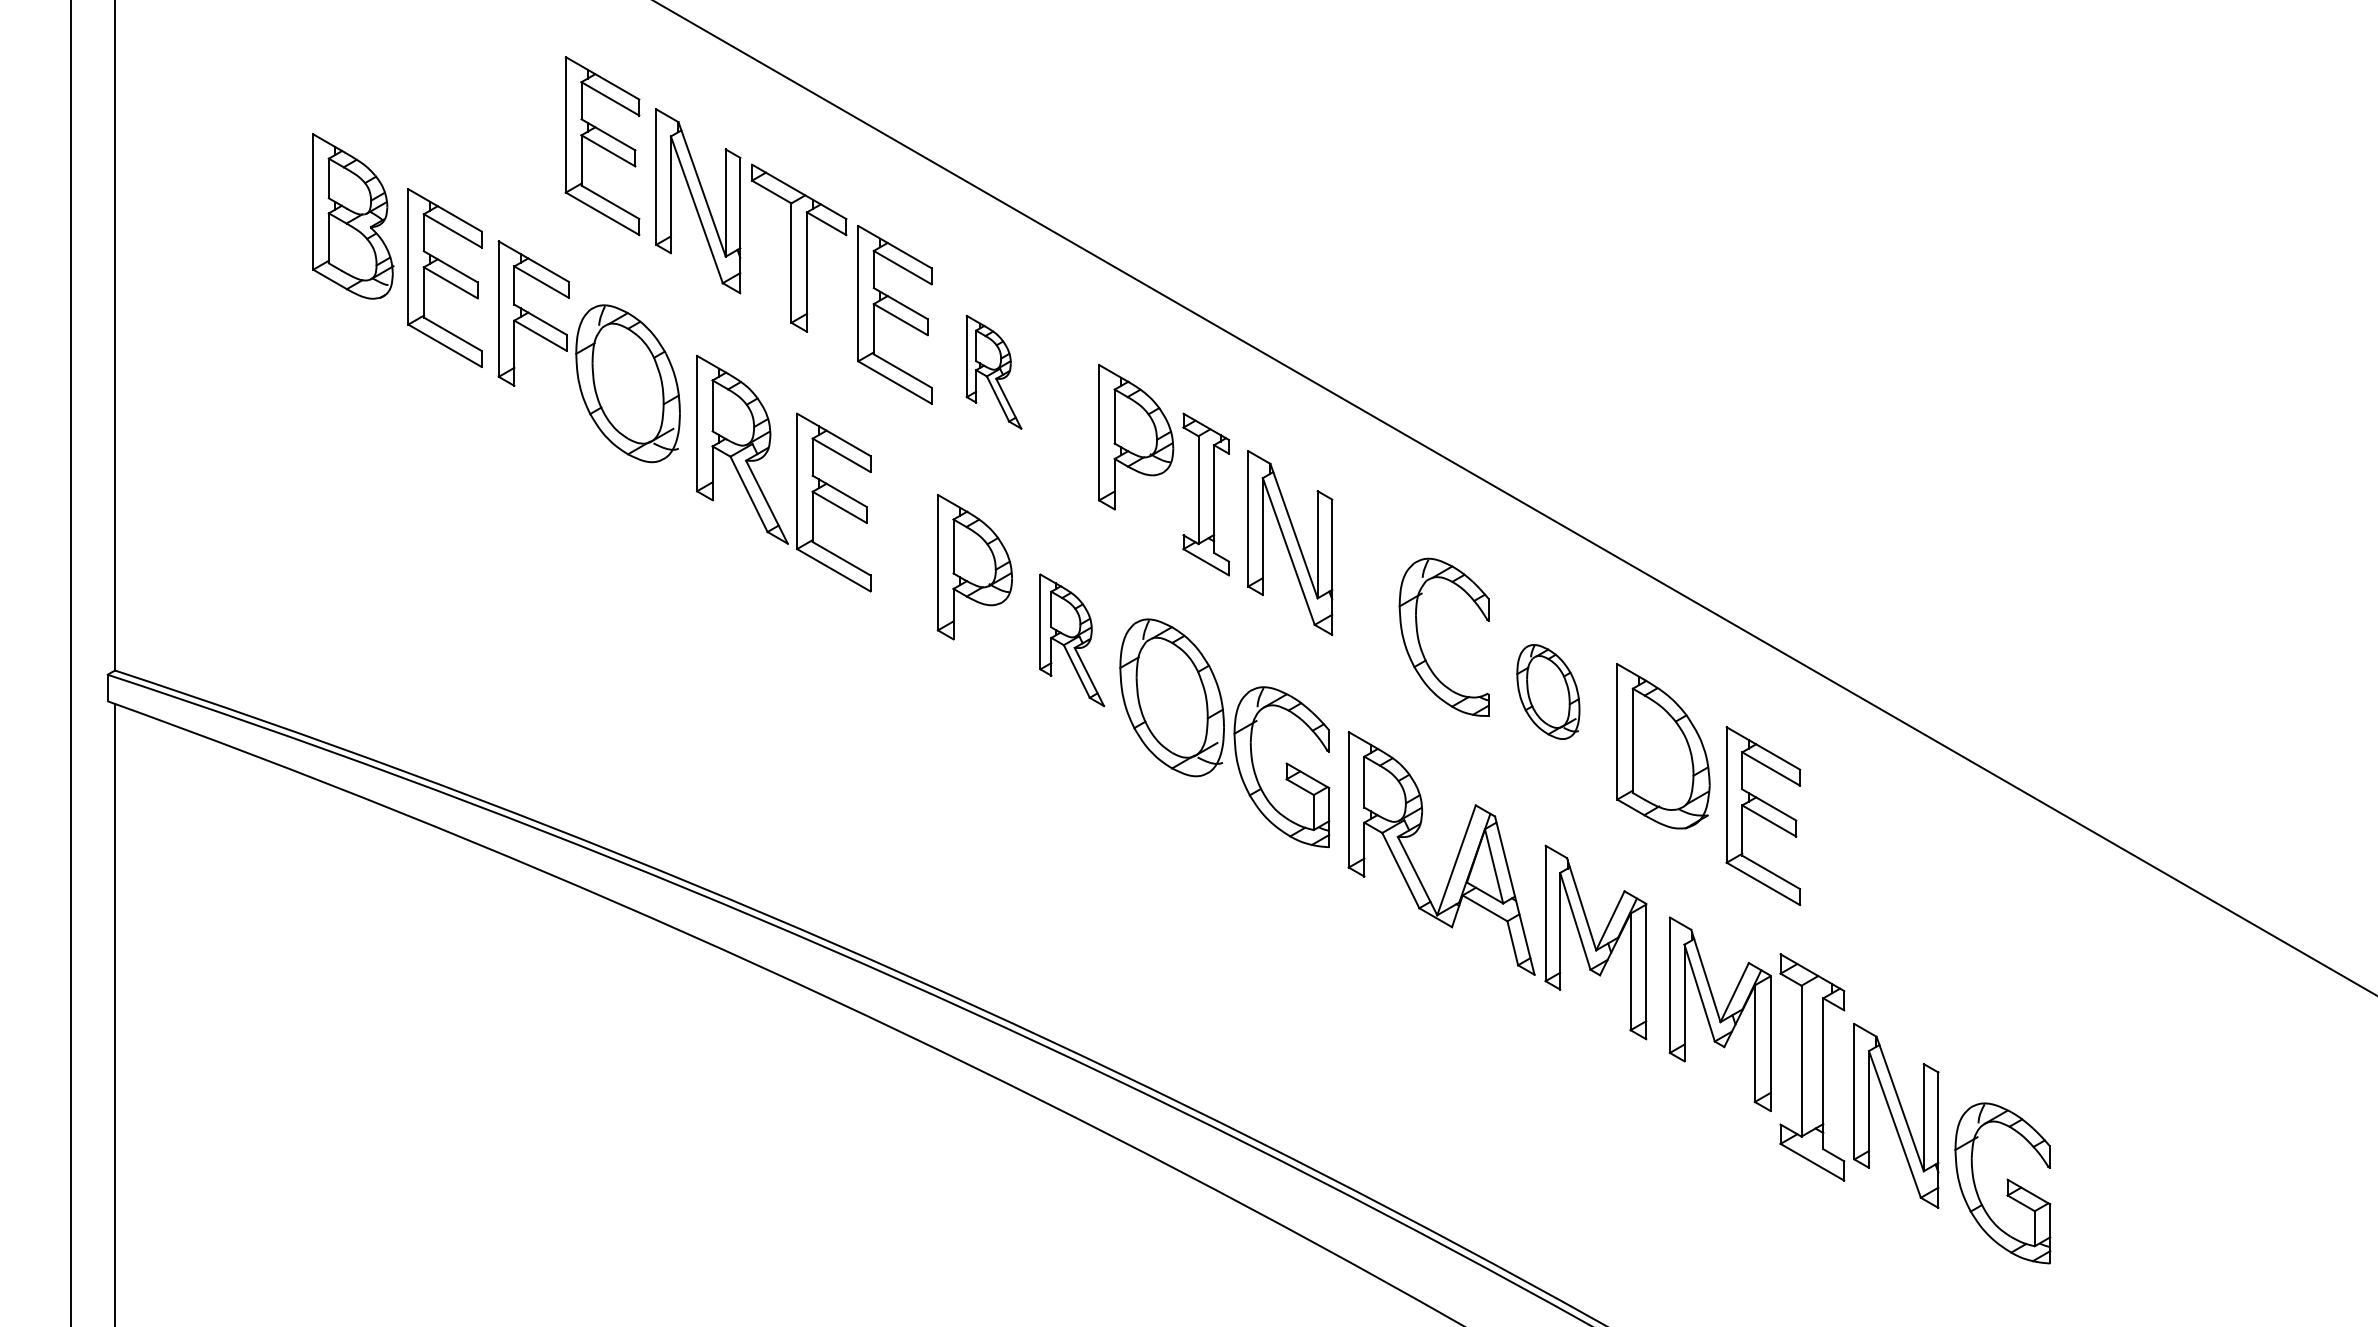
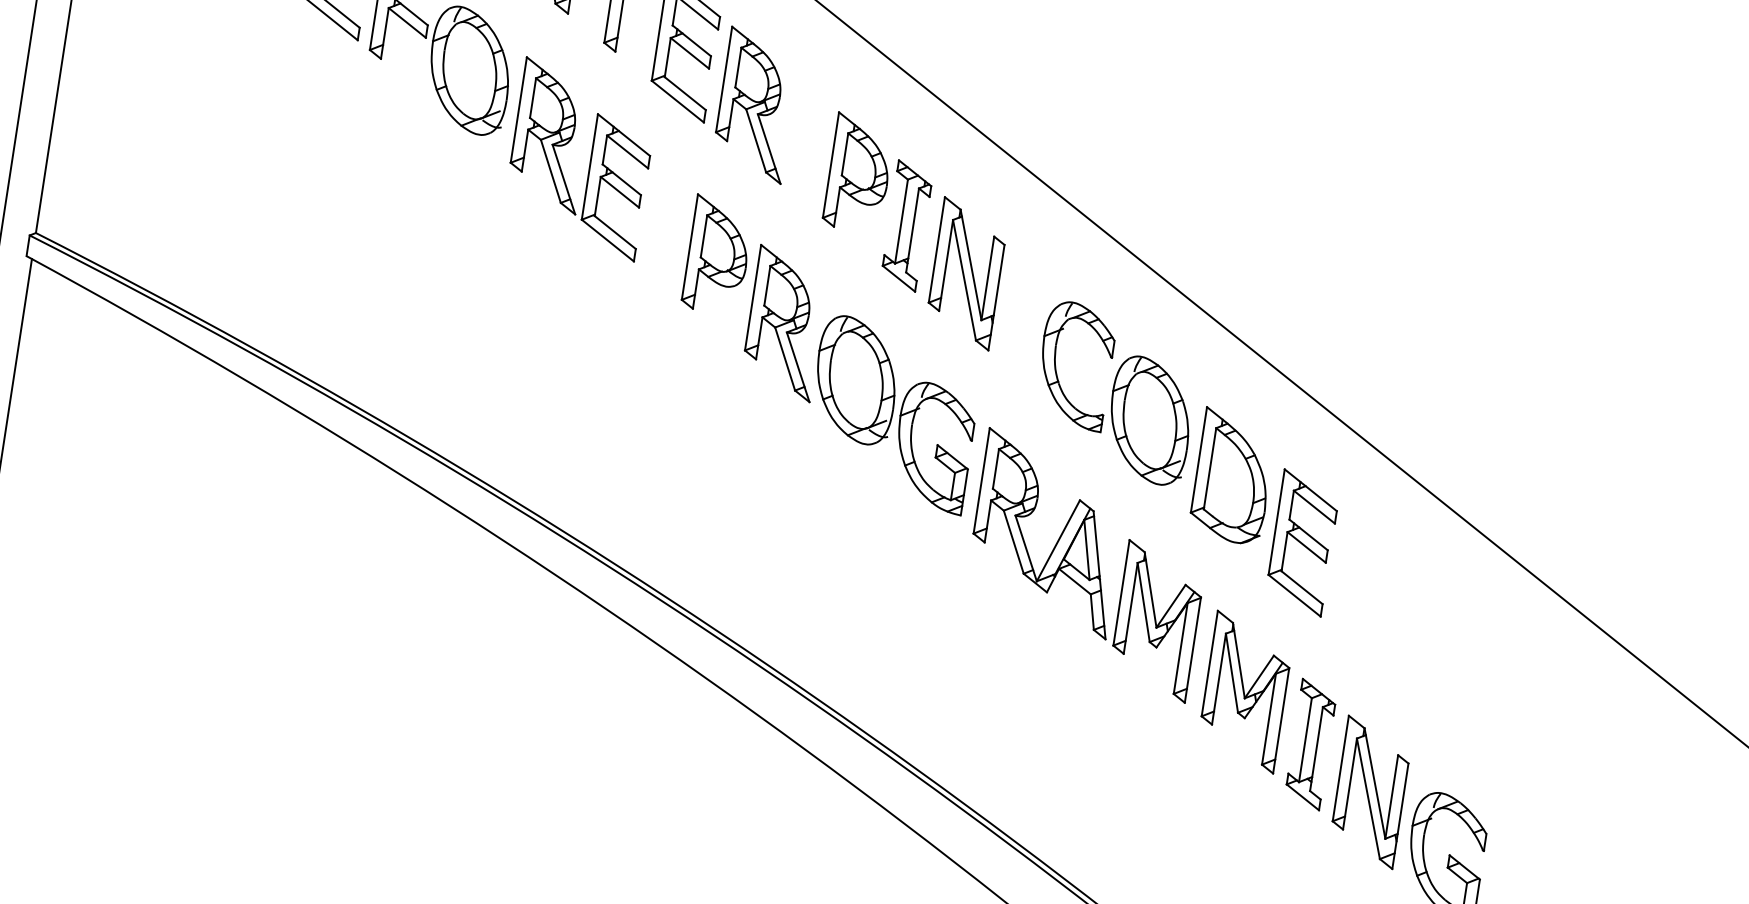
part: (993, 372) -> (755, 105), size x1.67
part: (1071, 640) -> (784, 323), size x1.43
part: (1548, 691) -> (1150, 420), size x1.67
part: (1812, 1067) -> (1311, 744), size x0.71

